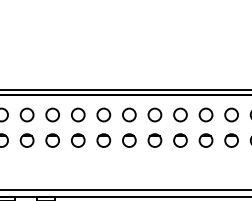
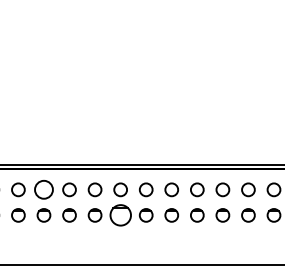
circle: (52, 114) -> (43, 189), size x1.4
circle: (129, 140) -> (120, 215), size x1.6

